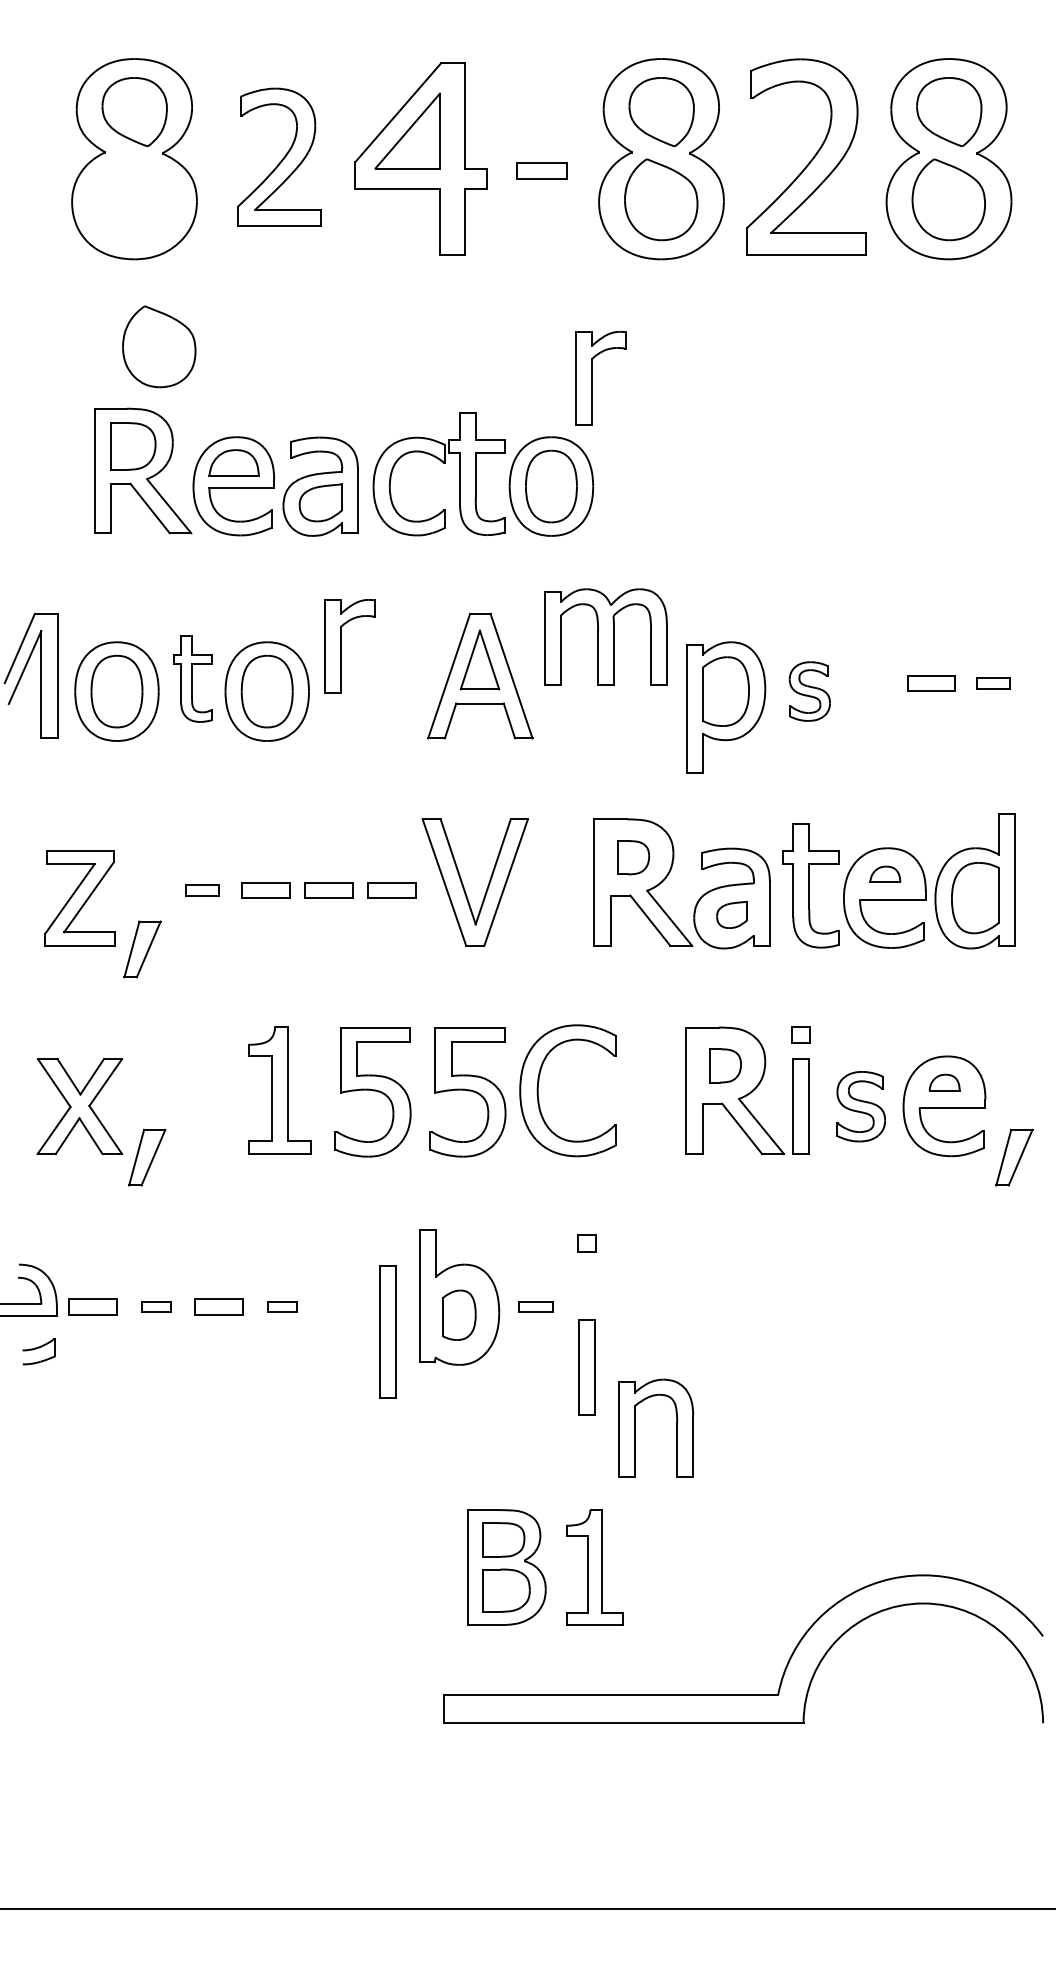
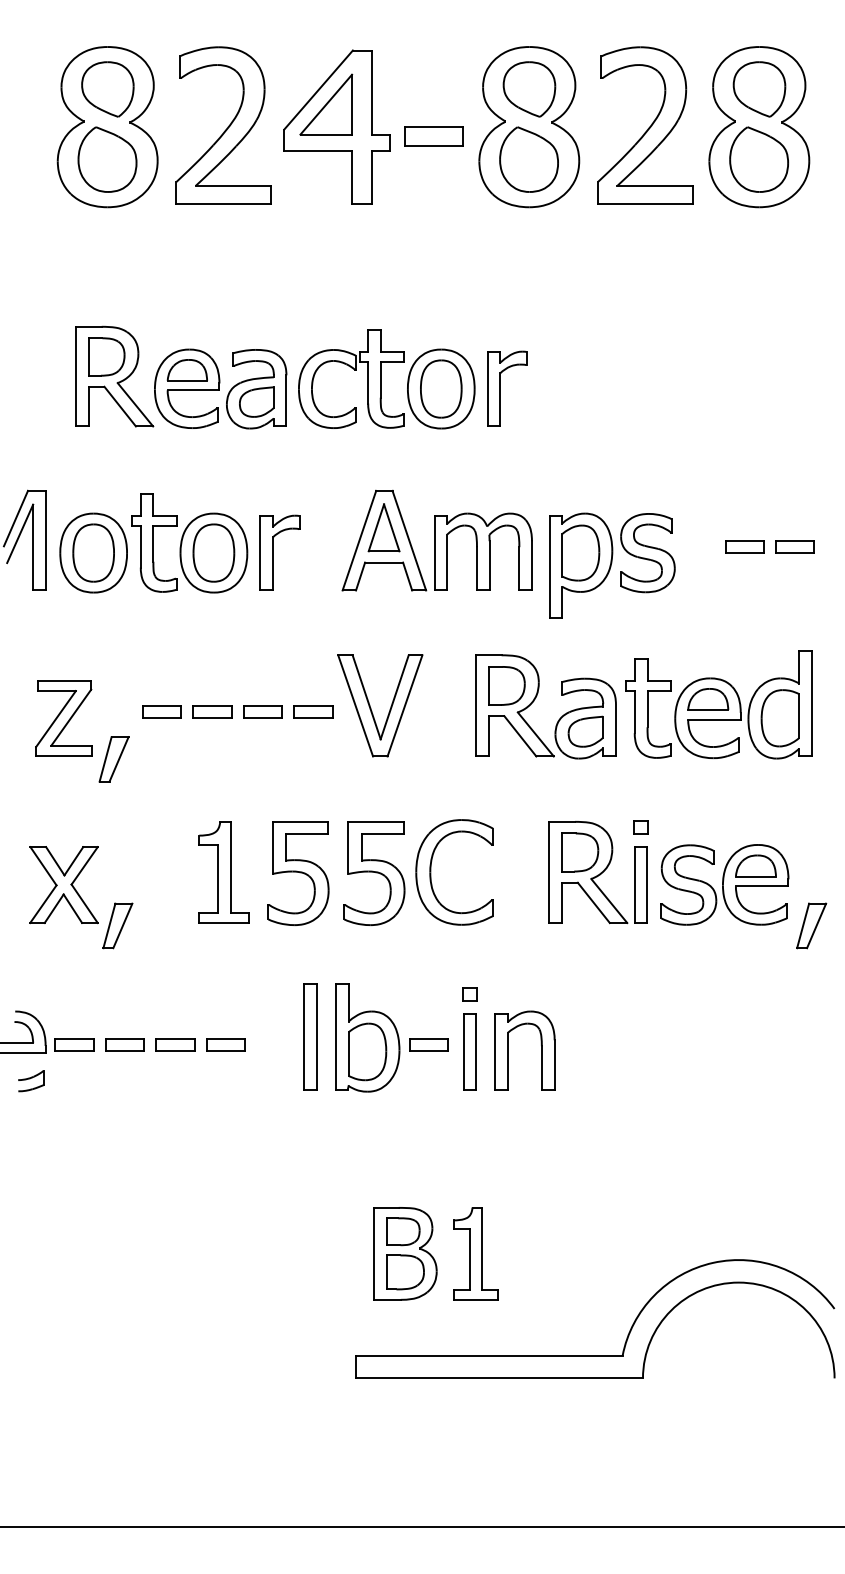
part: (279, 156) -> (223, 124), size x1.43
part: (541, 170) -> (433, 136), size x1.43
part: (159, 346) -> (107, 159), moved
part: (592, 378) -> (500, 389), moved
part: (605, 636) -> (482, 551), moved
part: (341, 646) -> (273, 553), moved
part: (192, 679) -> (154, 543), size x1.43
part: (993, 683) -> (794, 546), size x1.43
part: (809, 691) -> (647, 553), size x1.67
part: (633, 857) -> (506, 685), size x1.43
part: (885, 874) -> (708, 699), size x1.67
part: (202, 890) -> (162, 712), size x1.43
part: (731, 914) -> (585, 731), size x1.43
part: (725, 1065) -> (580, 852), size x1.43
part: (944, 1082) -> (755, 865), size x1.67
part: (861, 1106) -> (689, 885), size x1.43
part: (155, 1306) -> (124, 1045), size x1.67
part: (282, 1306) -> (226, 1045), size x1.67
part: (535, 1306) -> (428, 1045), size x1.43
part: (459, 1315) -> (367, 1052), size x1.43
part: (387, 1331) -> (310, 1036), moved
part: (586, 1367) -> (469, 1051), moved
part: (676, 1427) -> (541, 1049), moved

